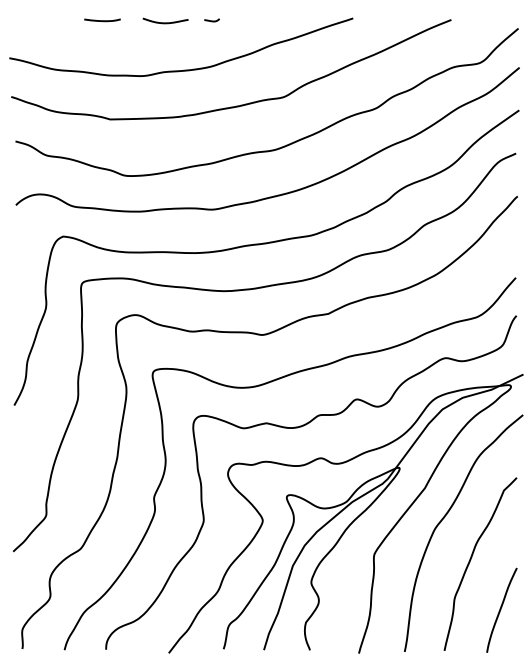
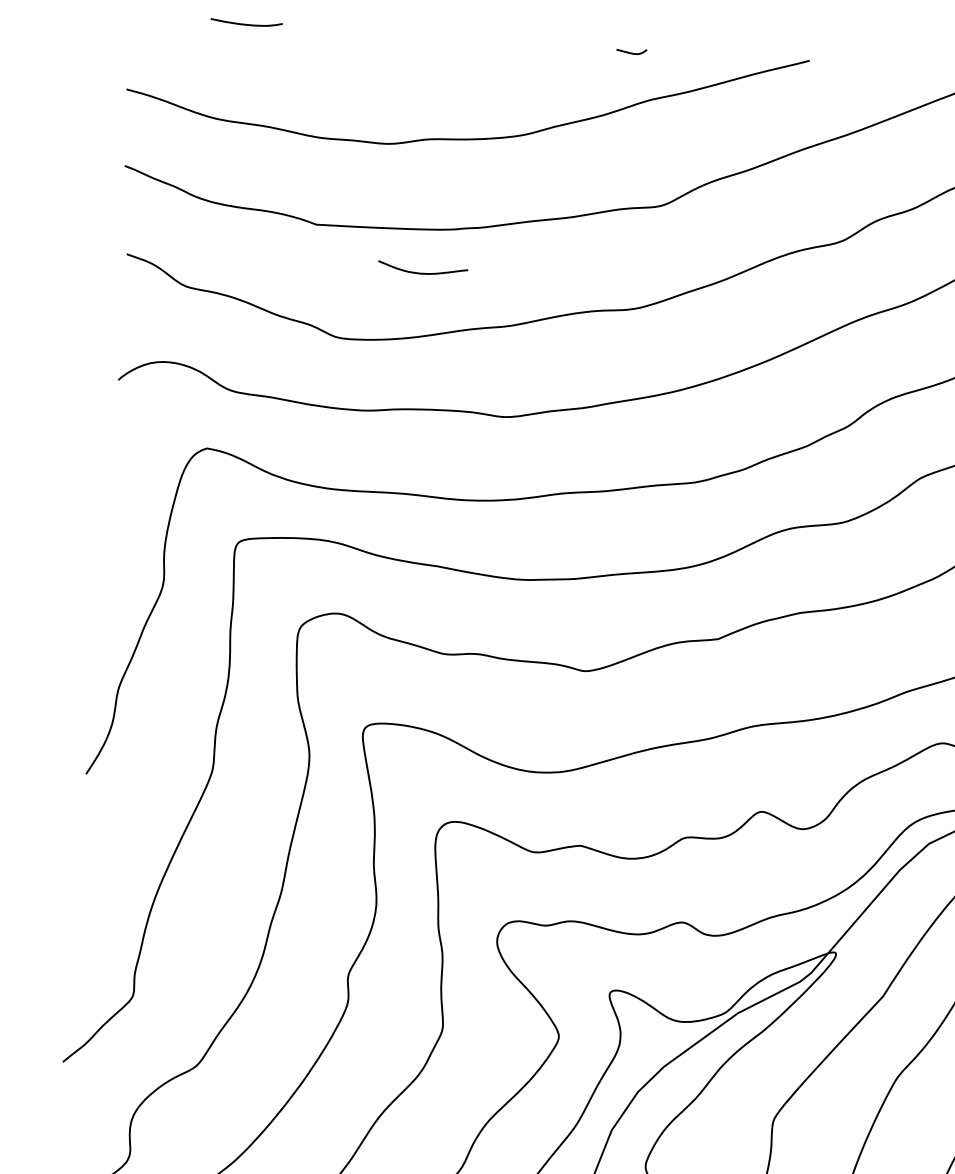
curve: (102, 20) -> (246, 23), moved
curve: (211, 20) -> (630, 51), moved
curve: (165, 22) -> (422, 272), moved

